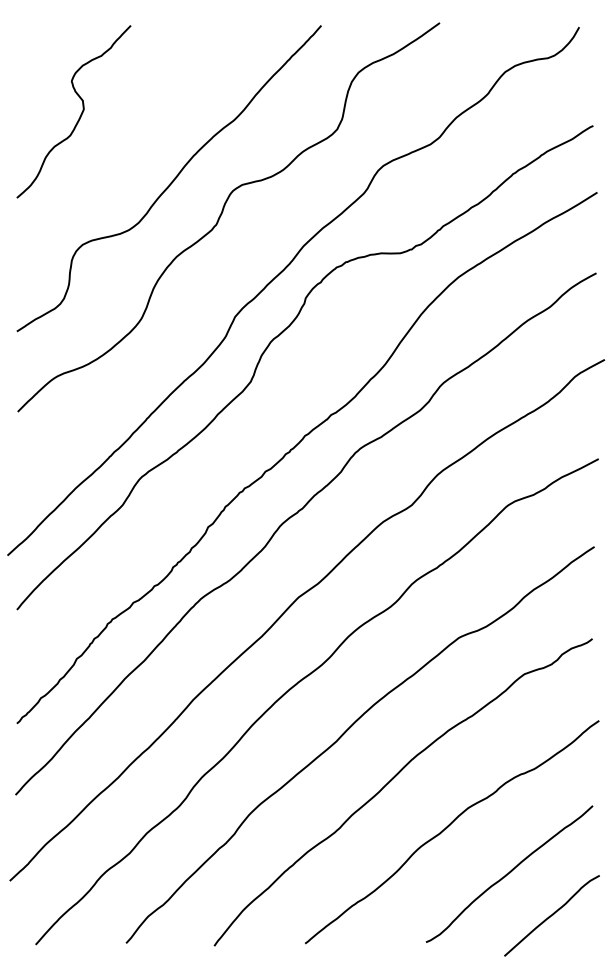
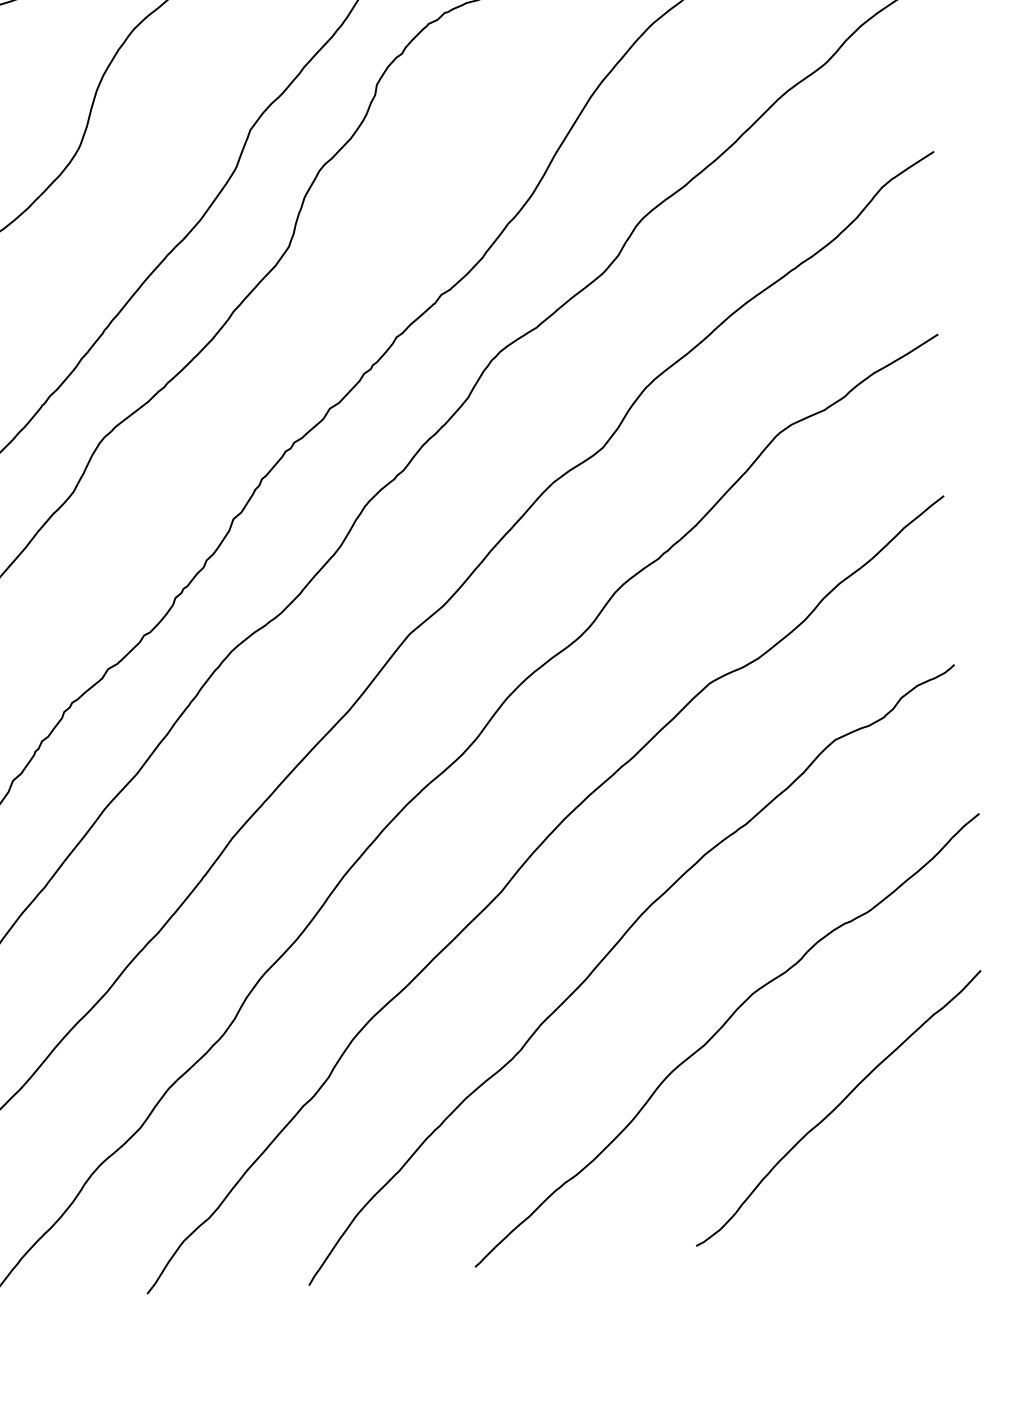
curve: (551, 915) -> (921, 1177), removed

